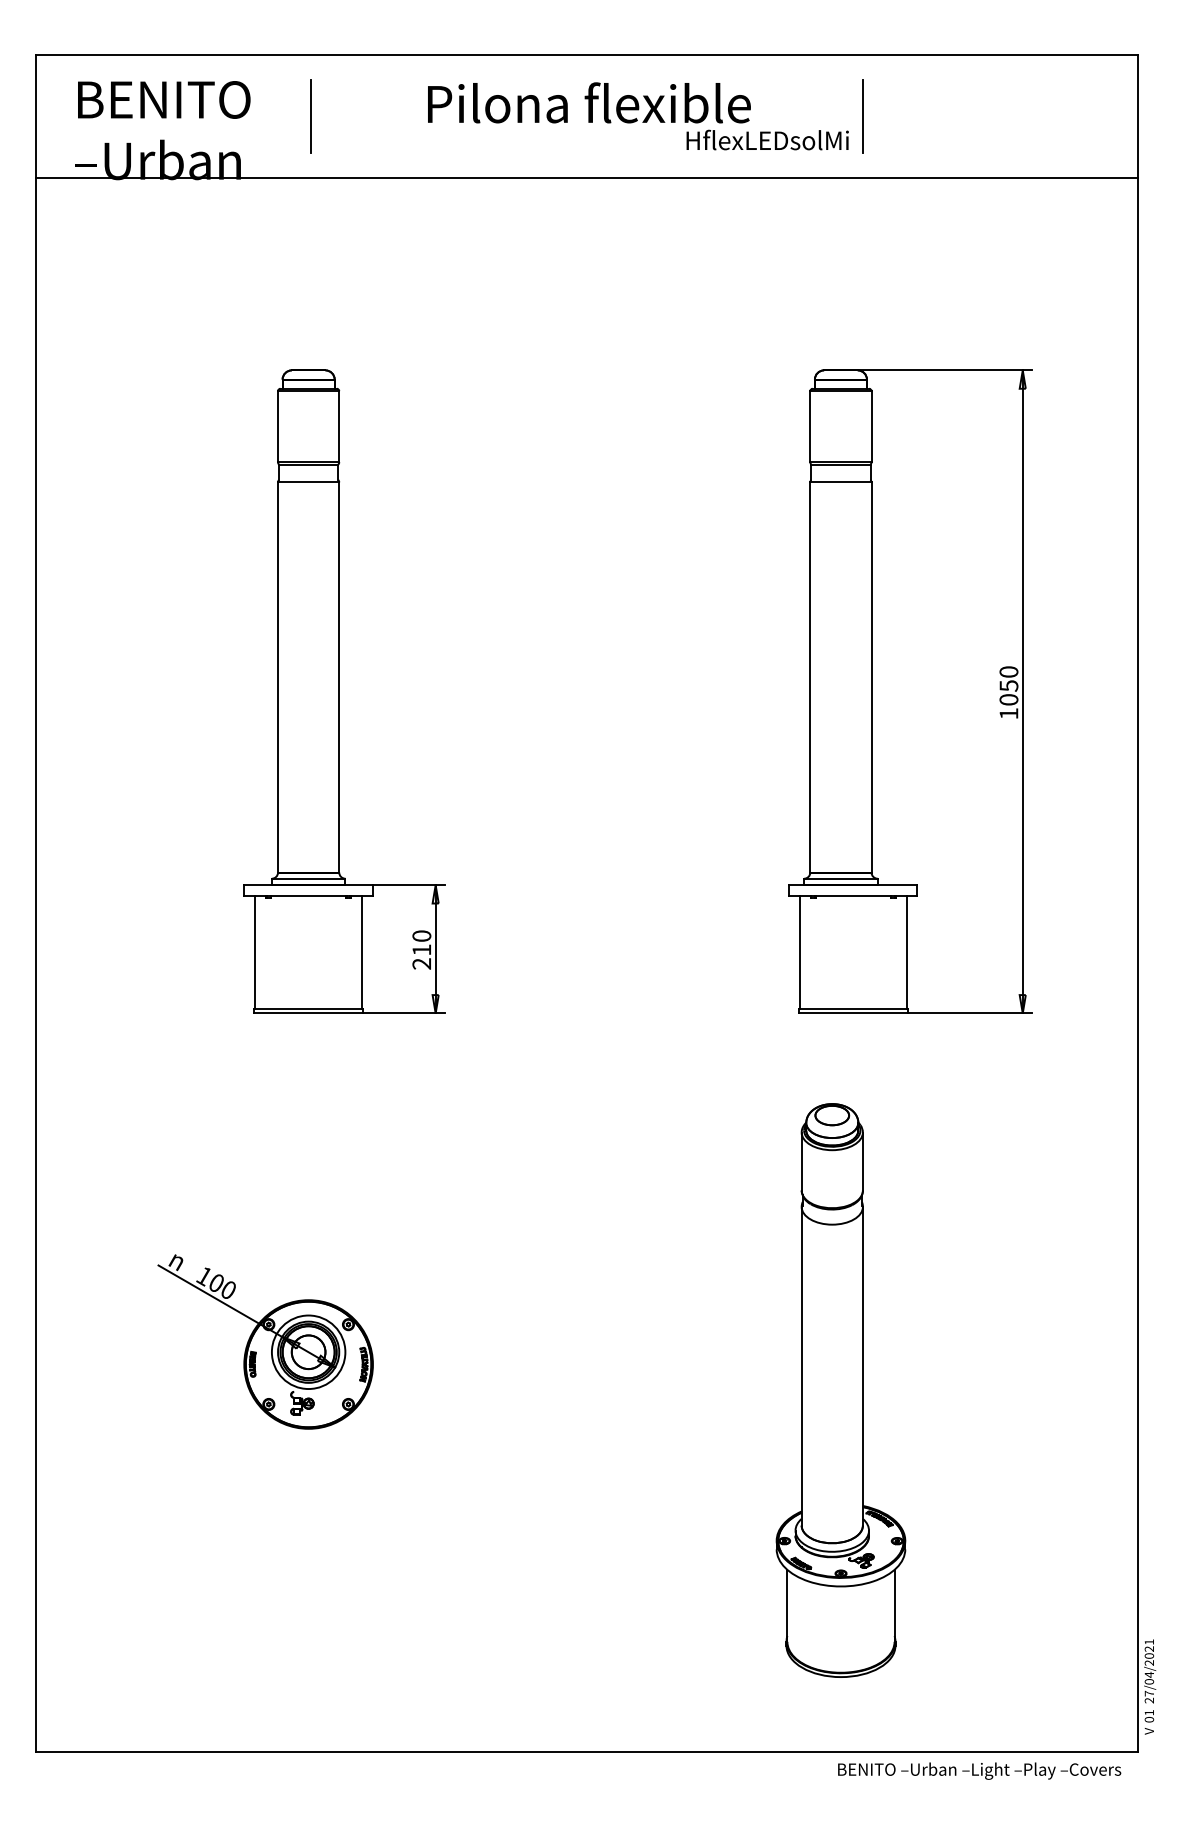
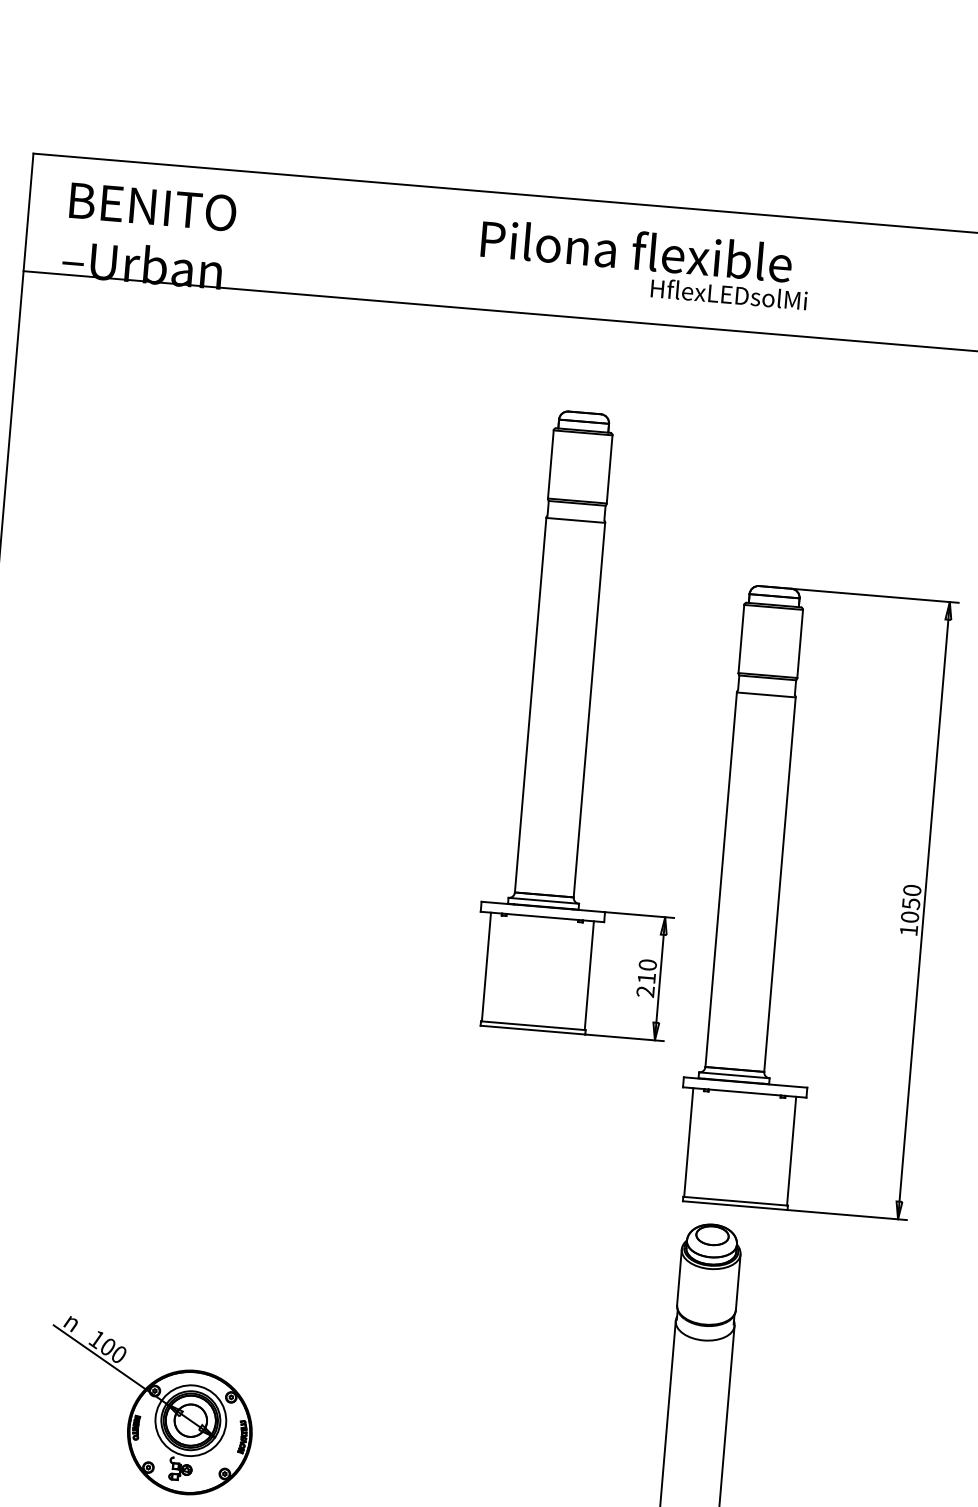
text: (589, 102) -> (636, 250), moved
line: (311, 116) -> (293, 234), removed
line: (862, 116) -> (822, 279), removed
part: (344, 691) -> (593, 724), moved
part: (910, 691) -> (816, 901), moved

